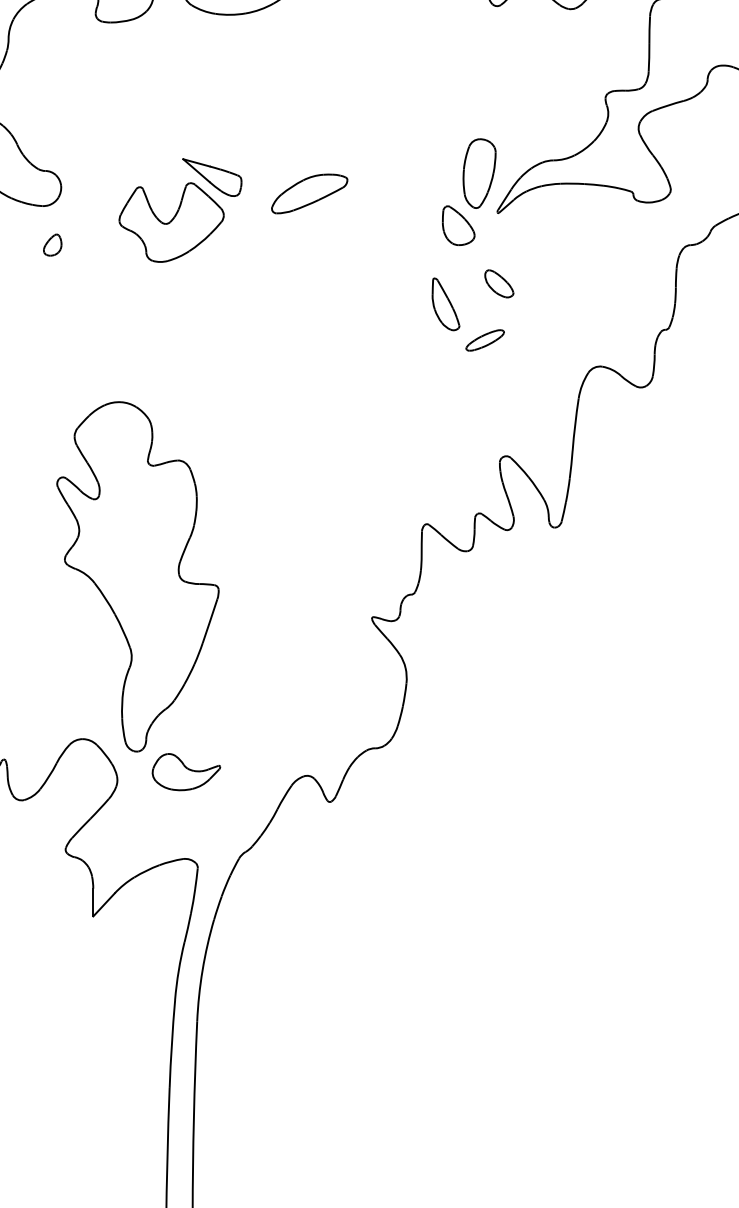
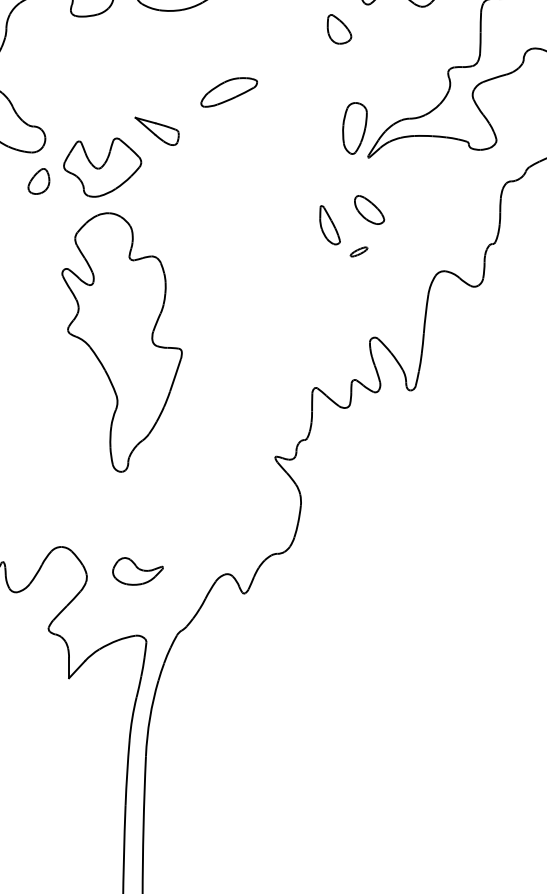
part: (309, 193) -> (229, 92), moved
part: (171, 222) -> (102, 167), moved
part: (458, 225) -> (339, 29), moved
part: (52, 244) -> (38, 180), size x1.6
part: (499, 283) -> (369, 209), size x1.4
part: (484, 340) -> (358, 251), size x0.6
part: (137, 576) -> (121, 342), moved

